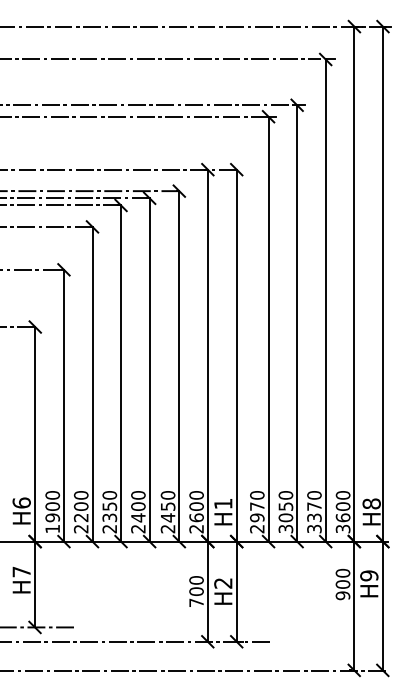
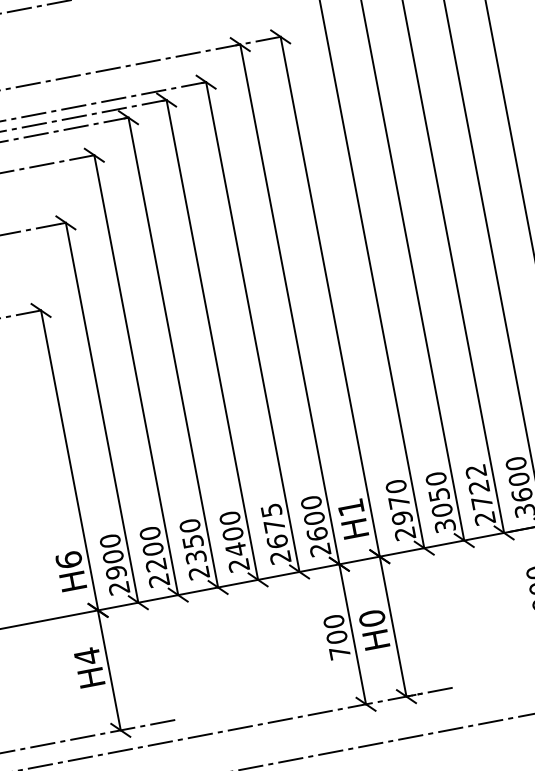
text: (167, 506) -> (273, 526), 2450 -> 2675
text: (314, 512) -> (480, 495), 3370 -> 2722
text: (52, 529) -> (119, 588), 1900 -> 2900
text: (21, 571) -> (86, 655), H7 -> H4
text: (223, 582) -> (372, 617), H2 -> H0

